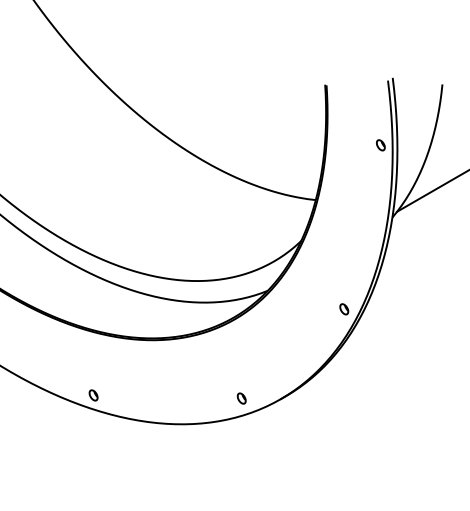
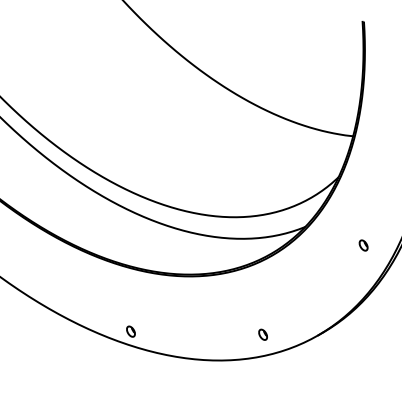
part: (344, 309) -> (363, 245), moved
part: (241, 398) -> (262, 334), moved

